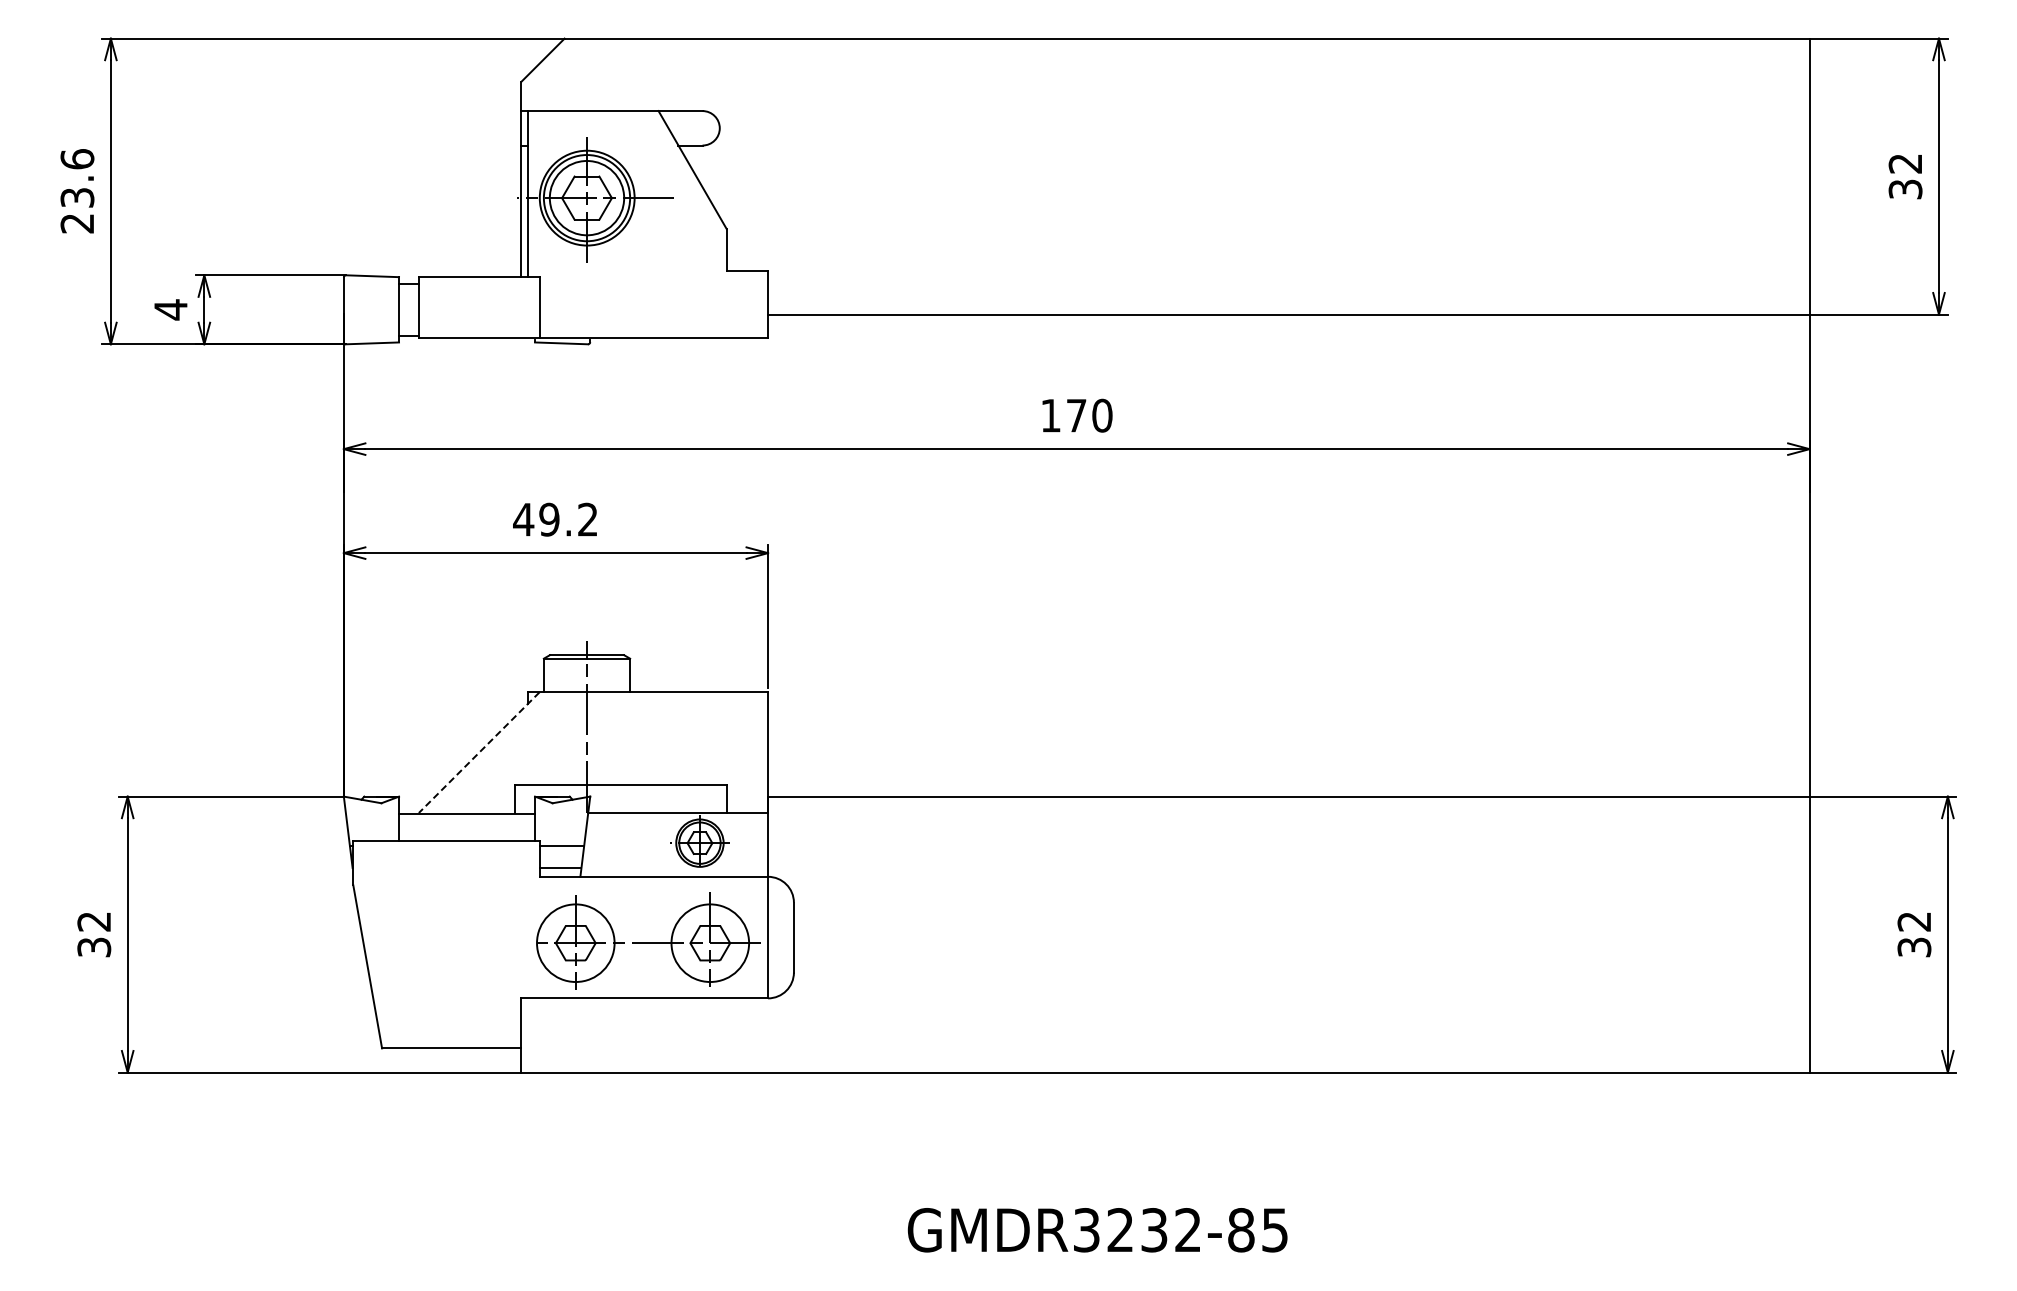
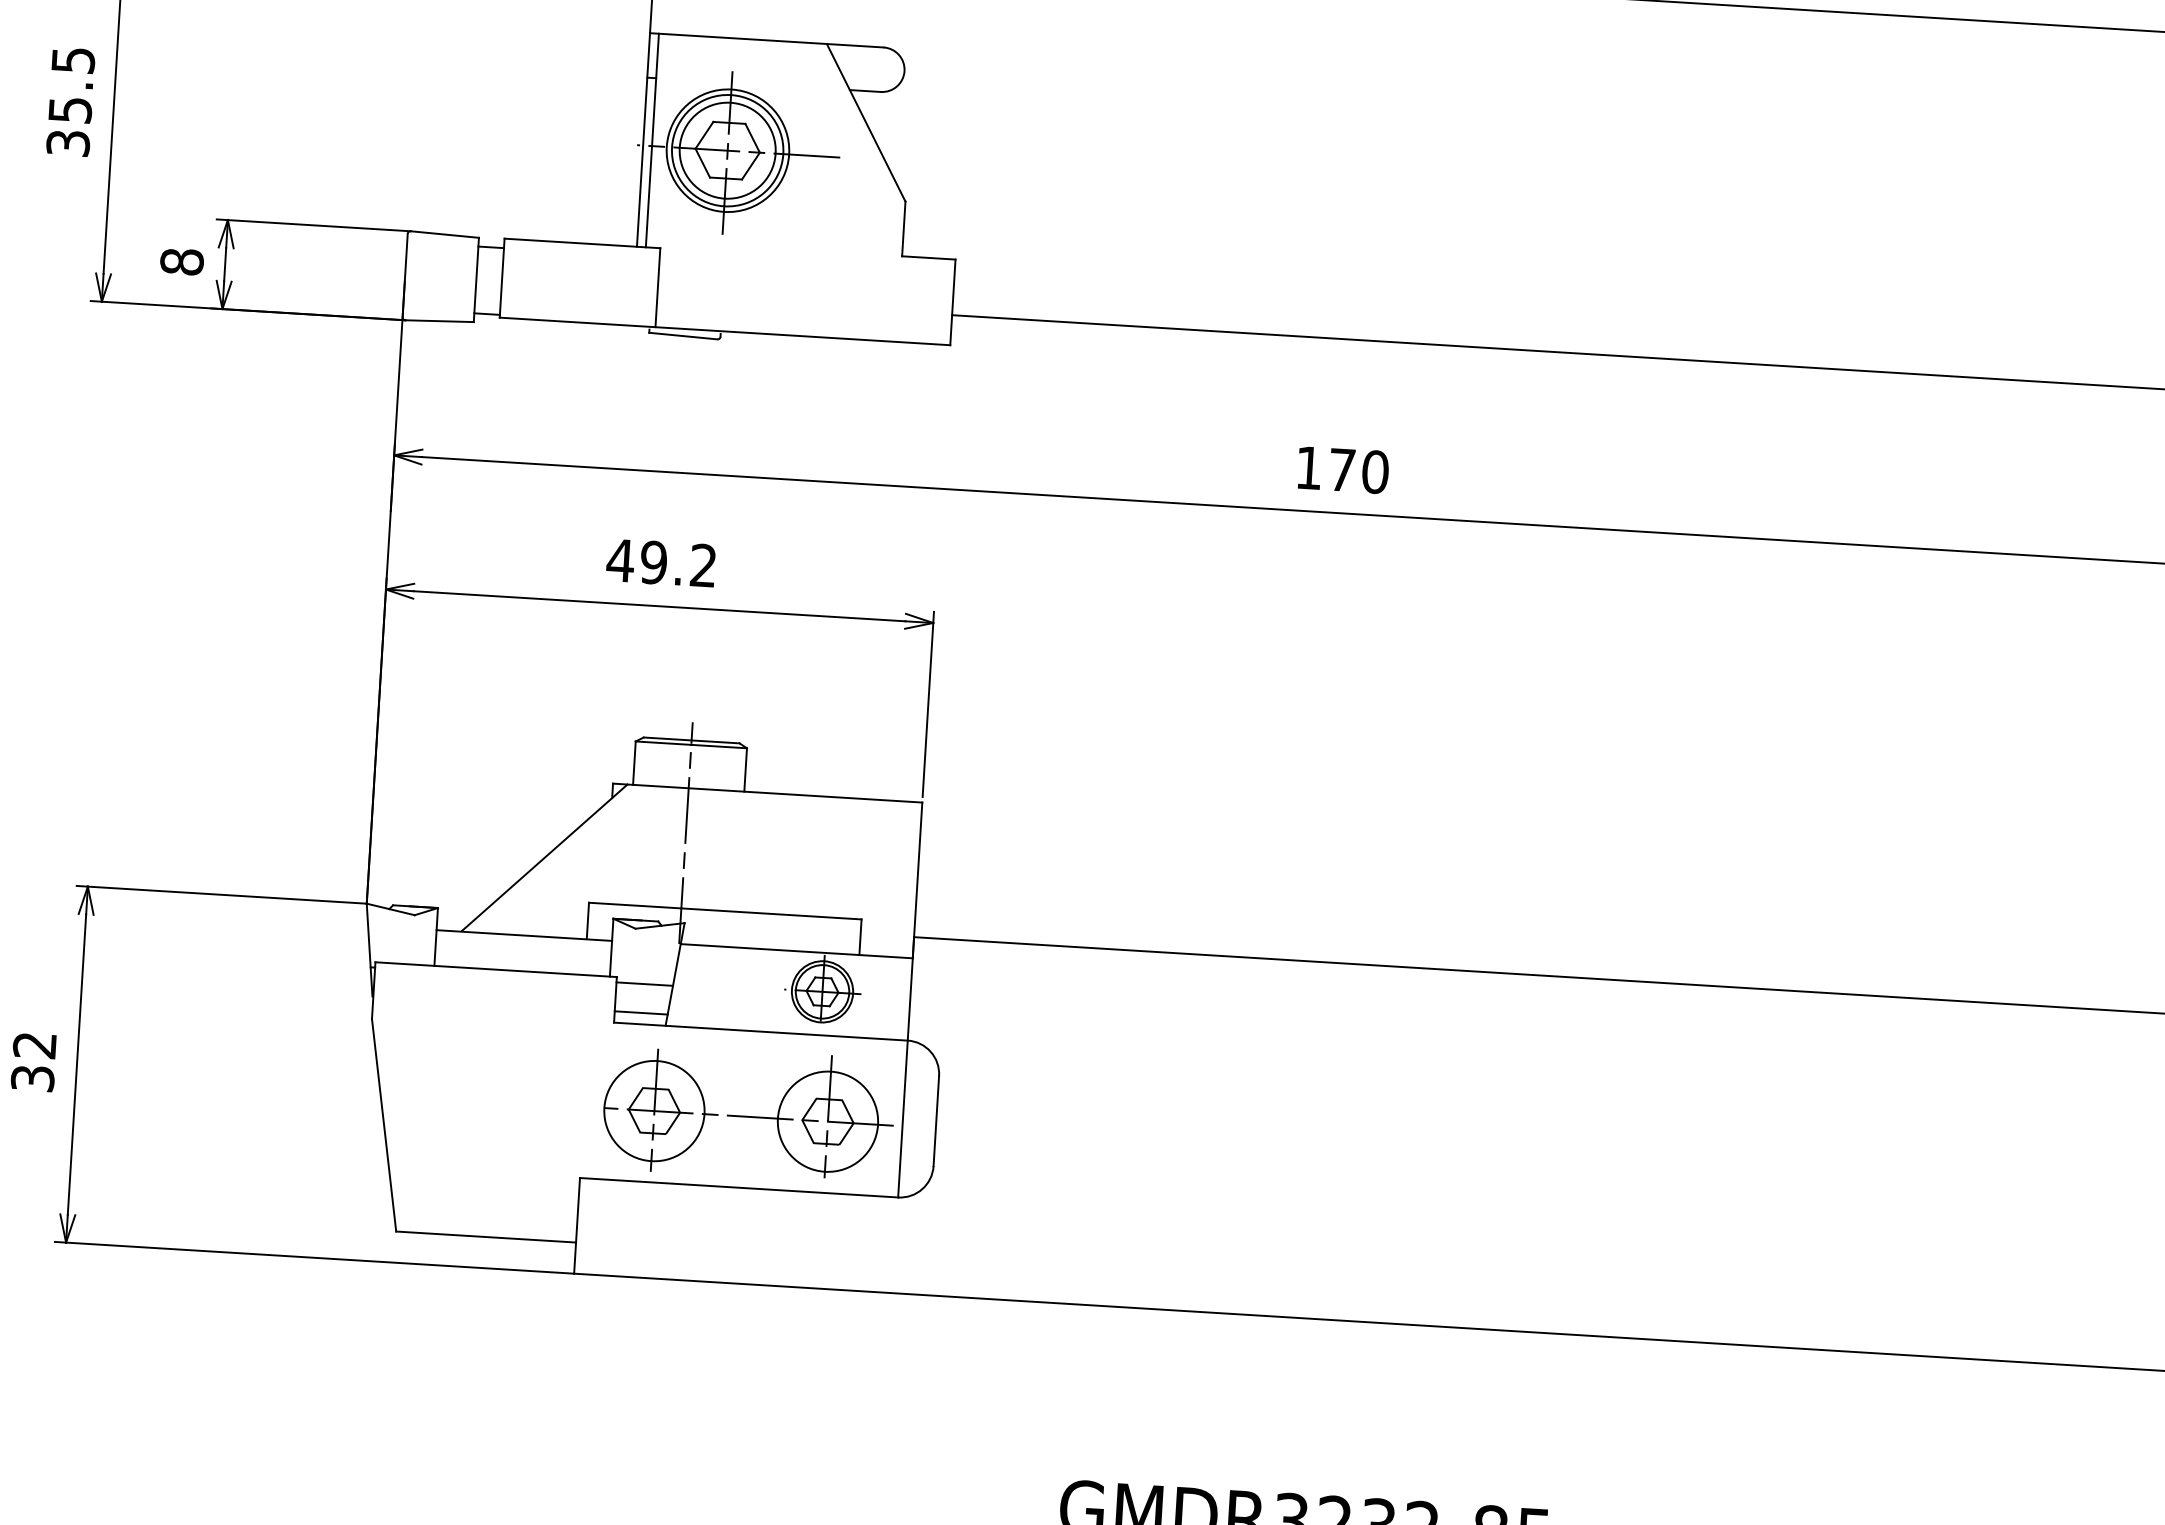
text: (77, 191) -> (70, 101), 23.6 -> 35.5
text: (170, 309) -> (181, 261), 4 -> 8
line: (478, 753) -> (543, 858), dashed -> solid

